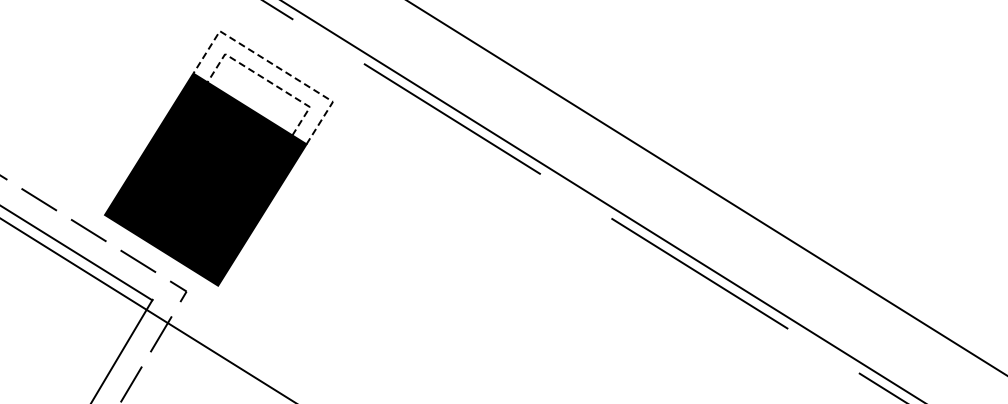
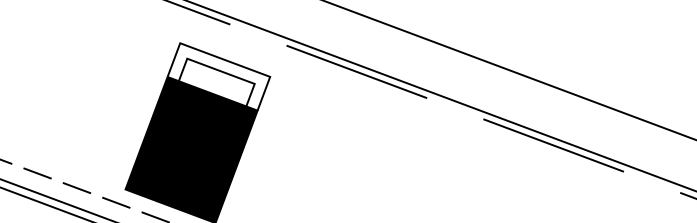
line: (276, 66) -> (225, 60), dashed -> solid
line: (267, 80) -> (220, 71), dashed -> solid

